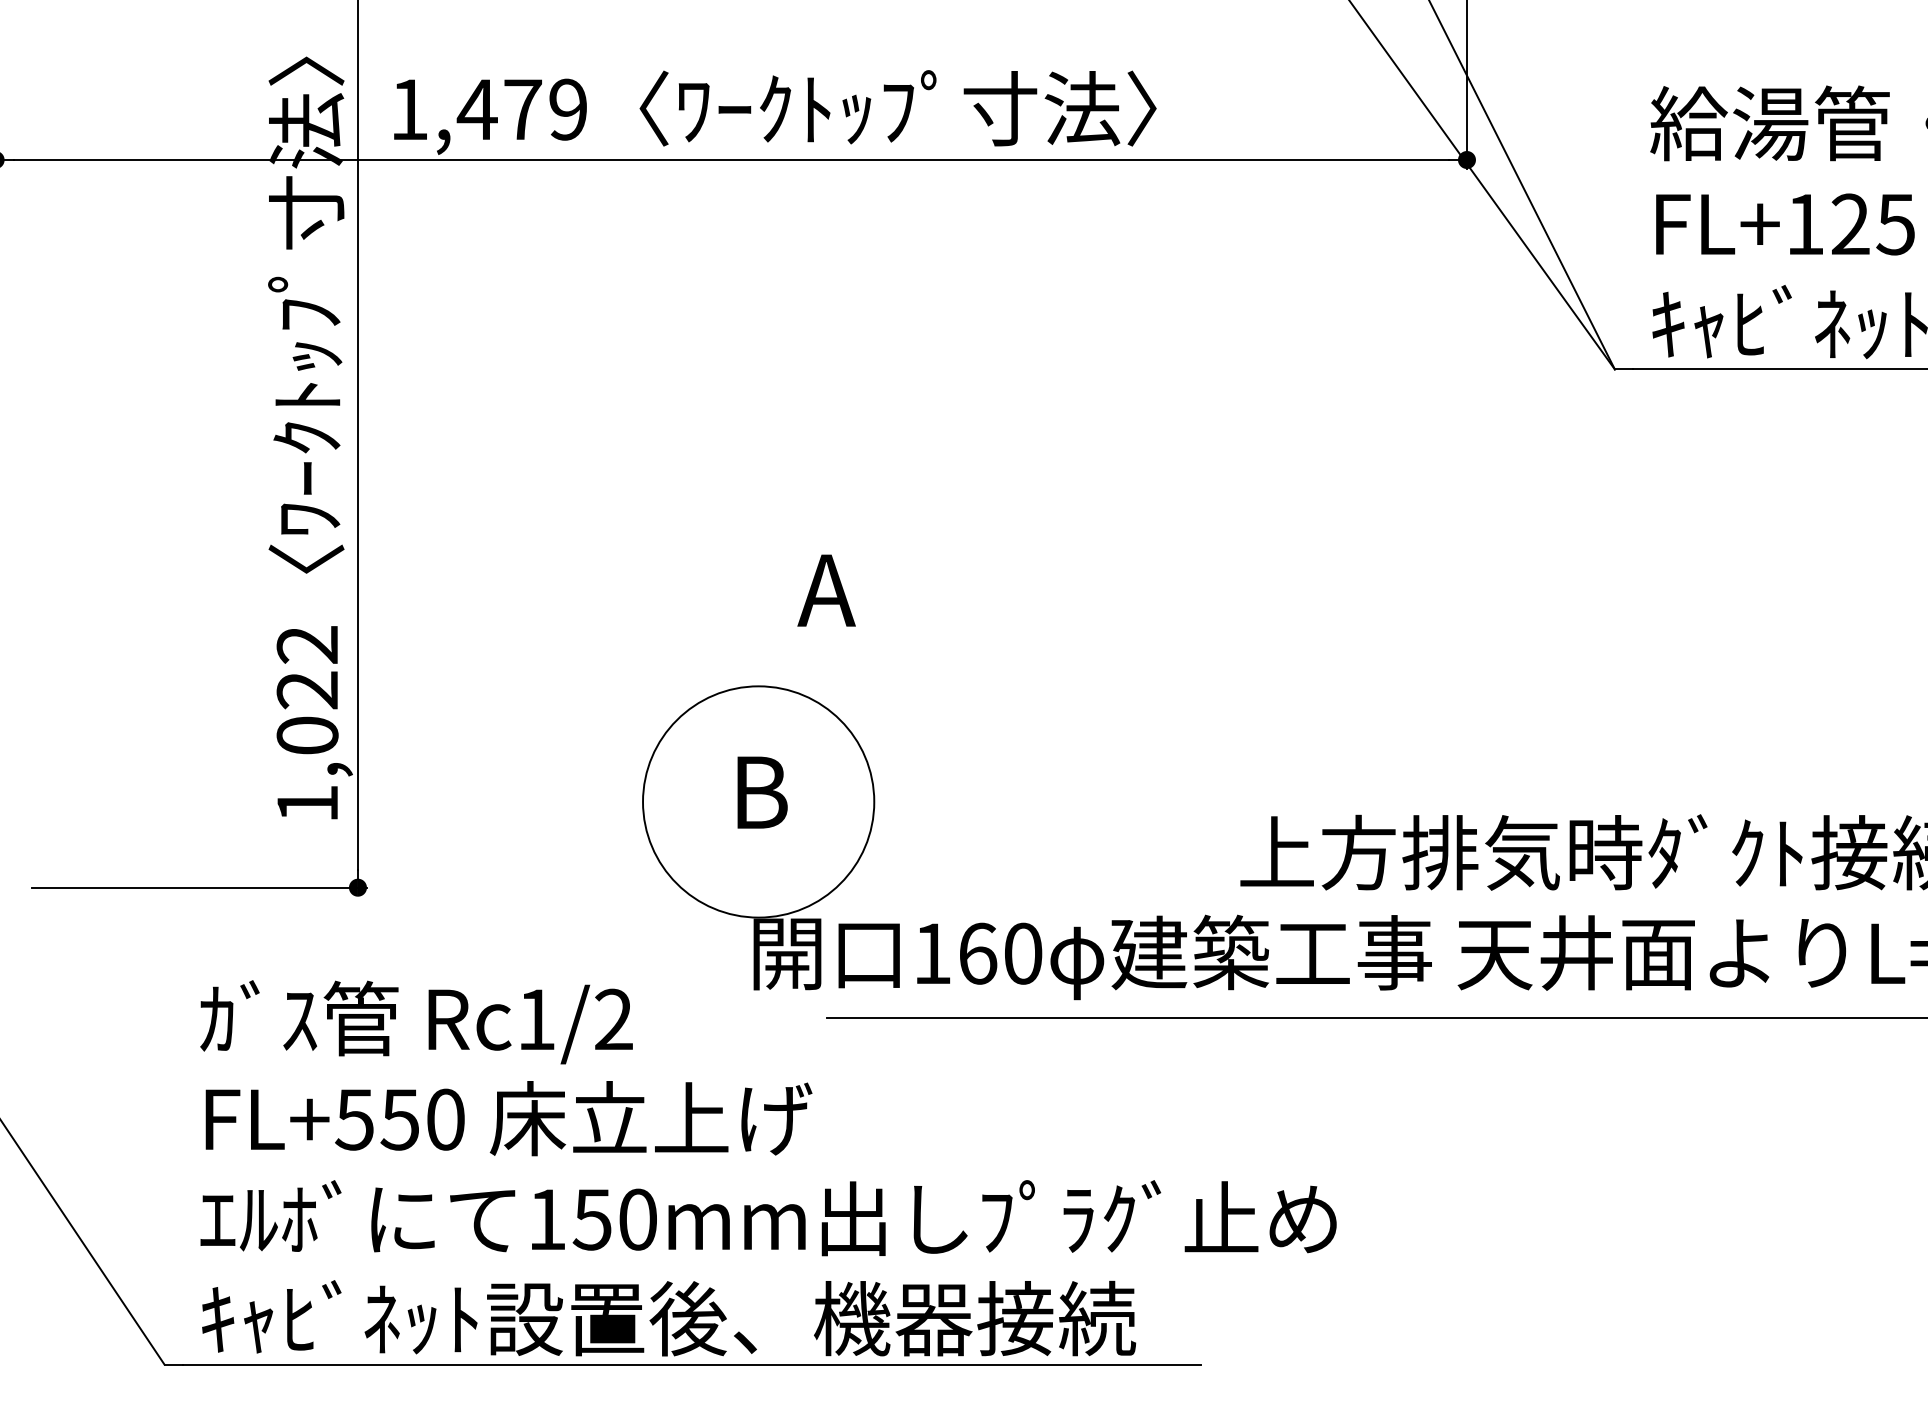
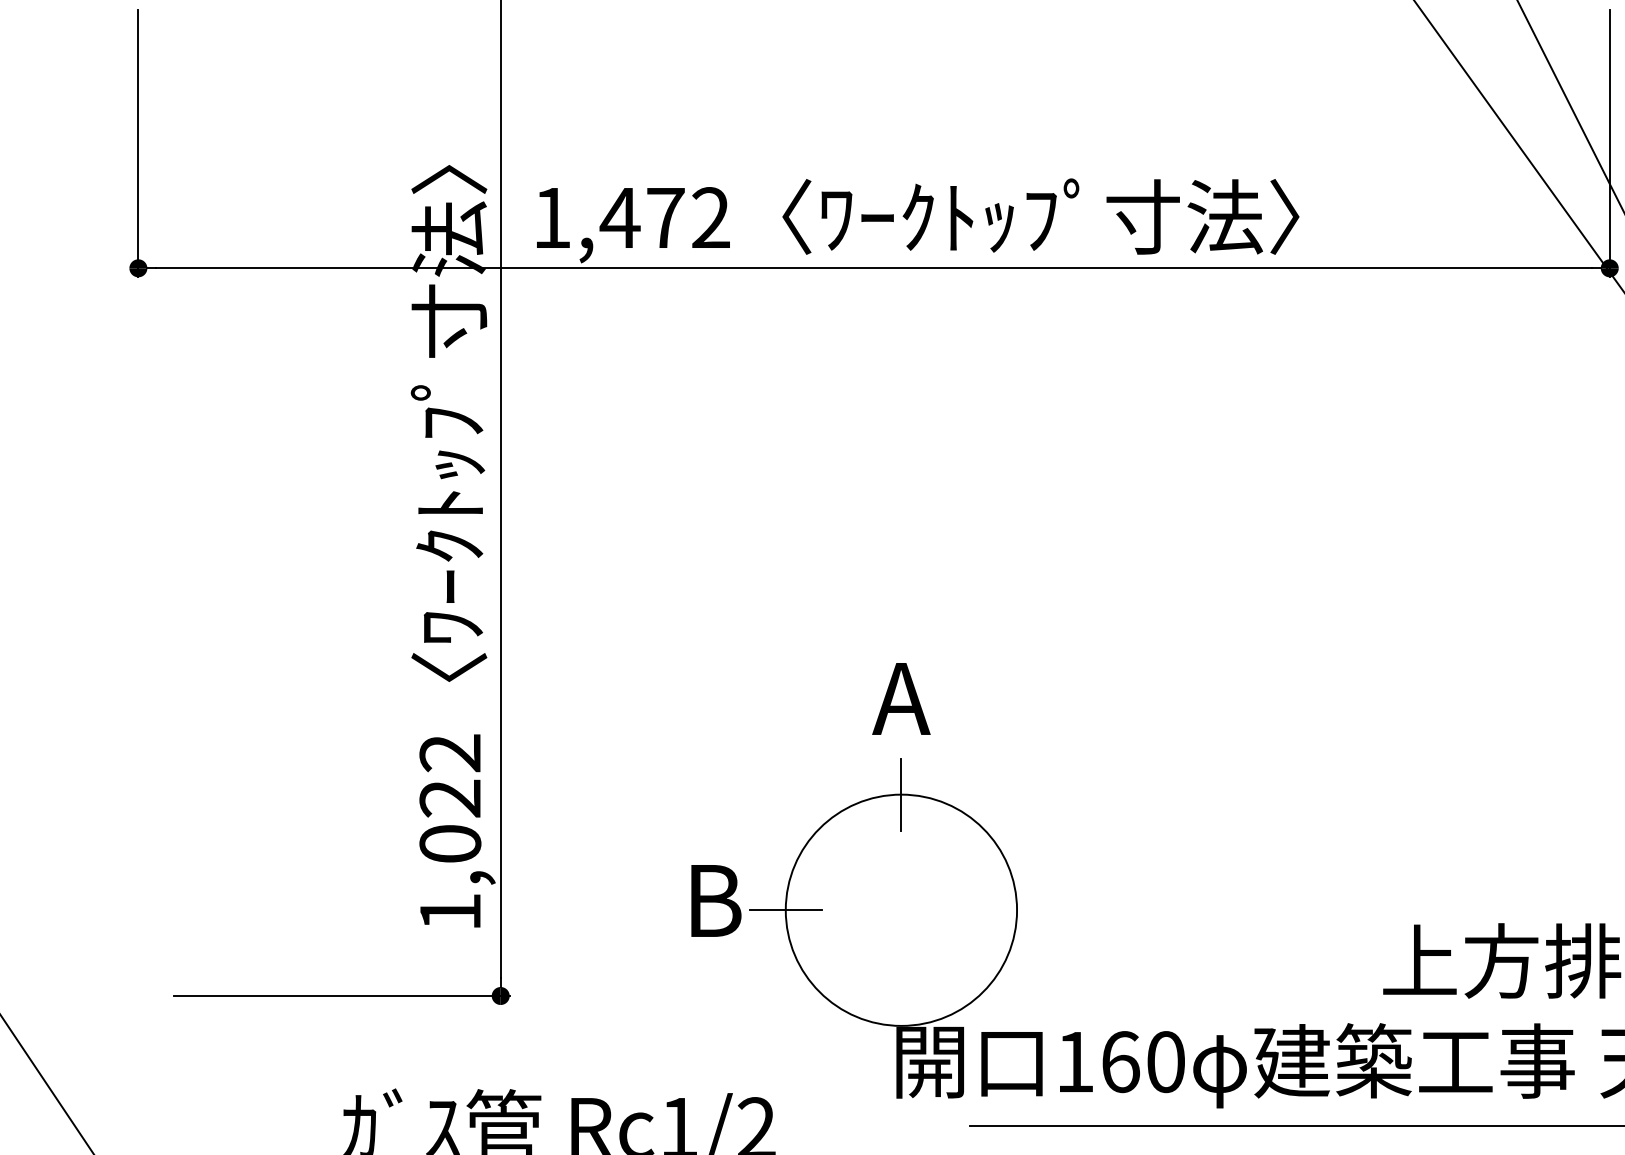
text: (568, 109) -> (711, 217), 1,479 -> 1,472
text: (826, 590) -> (901, 698), moved
line: (758, 686) -> (901, 794), added
text: (762, 792) -> (716, 900), moved
line: (643, 801) -> (786, 909), added

